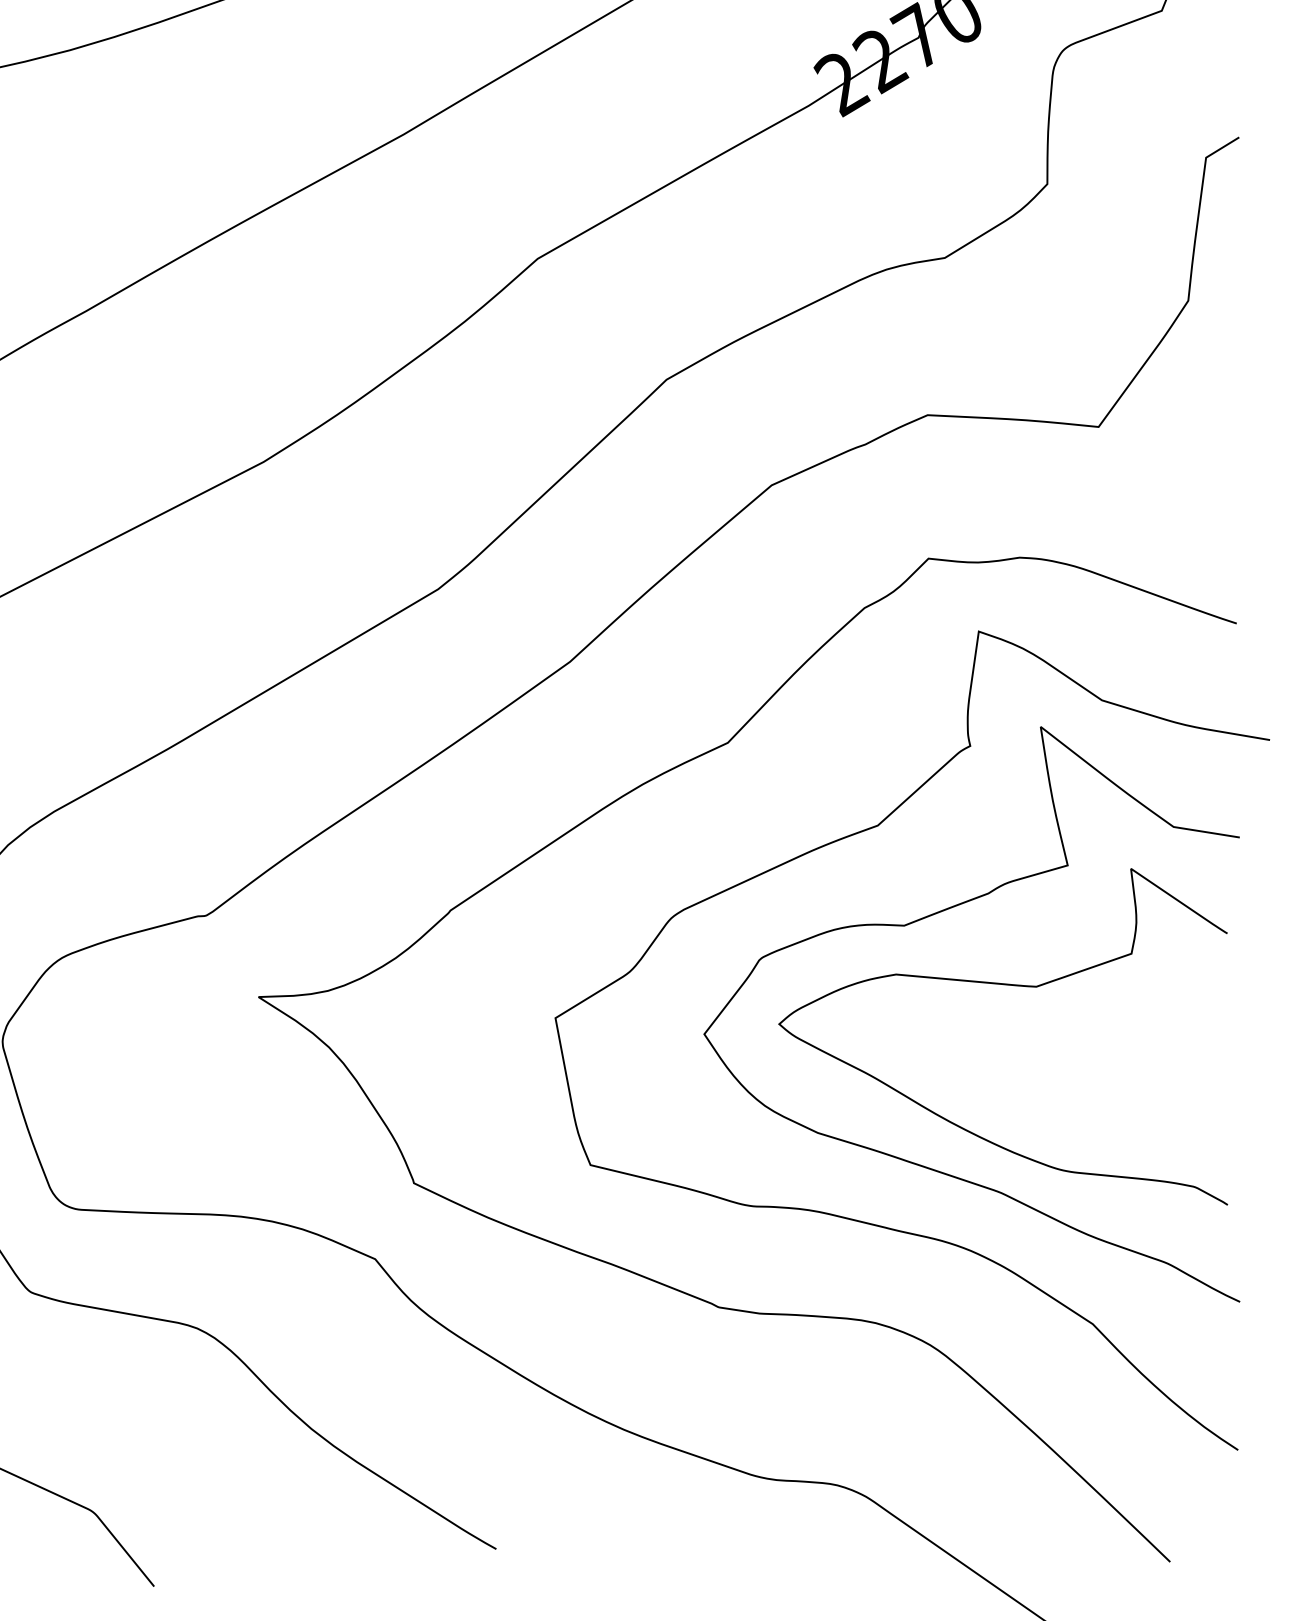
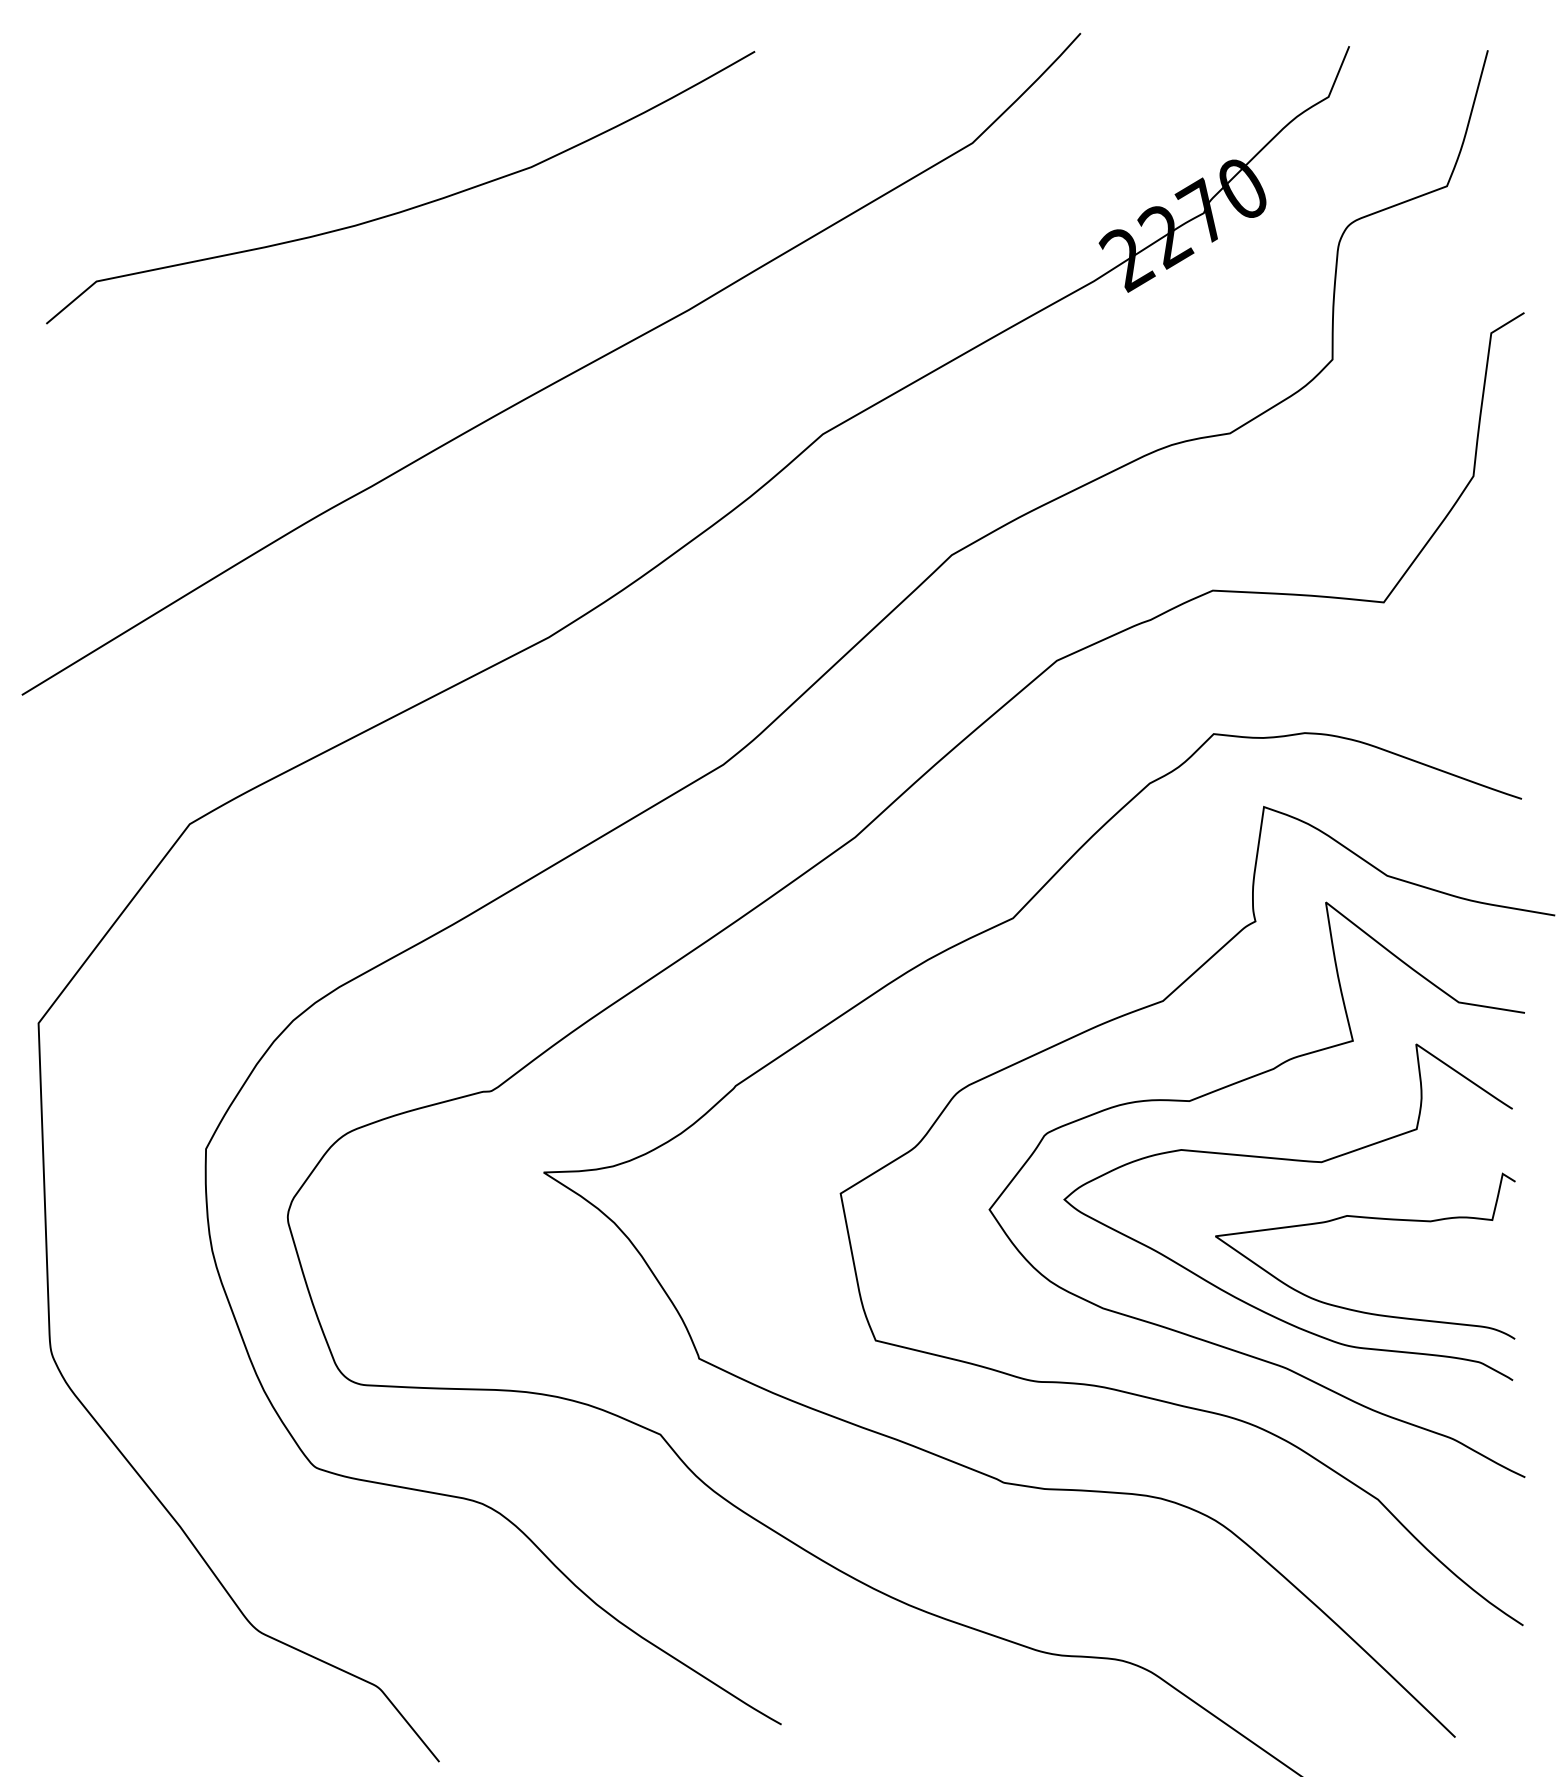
curve: (1080, 1043) -> (1365, 1218), added

